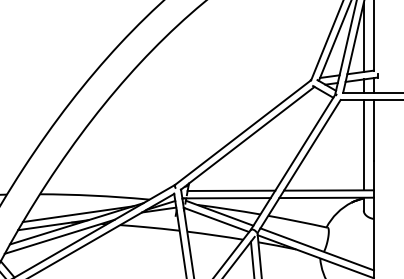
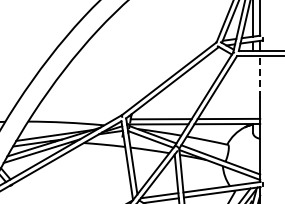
line: (374, 129) -> (260, 76), solid -> dashed
line: (364, 145) -> (253, 87), removed

